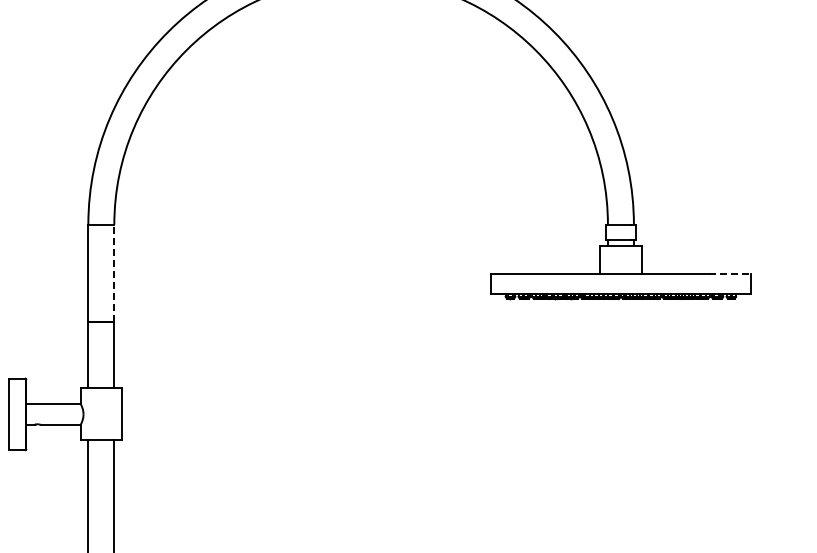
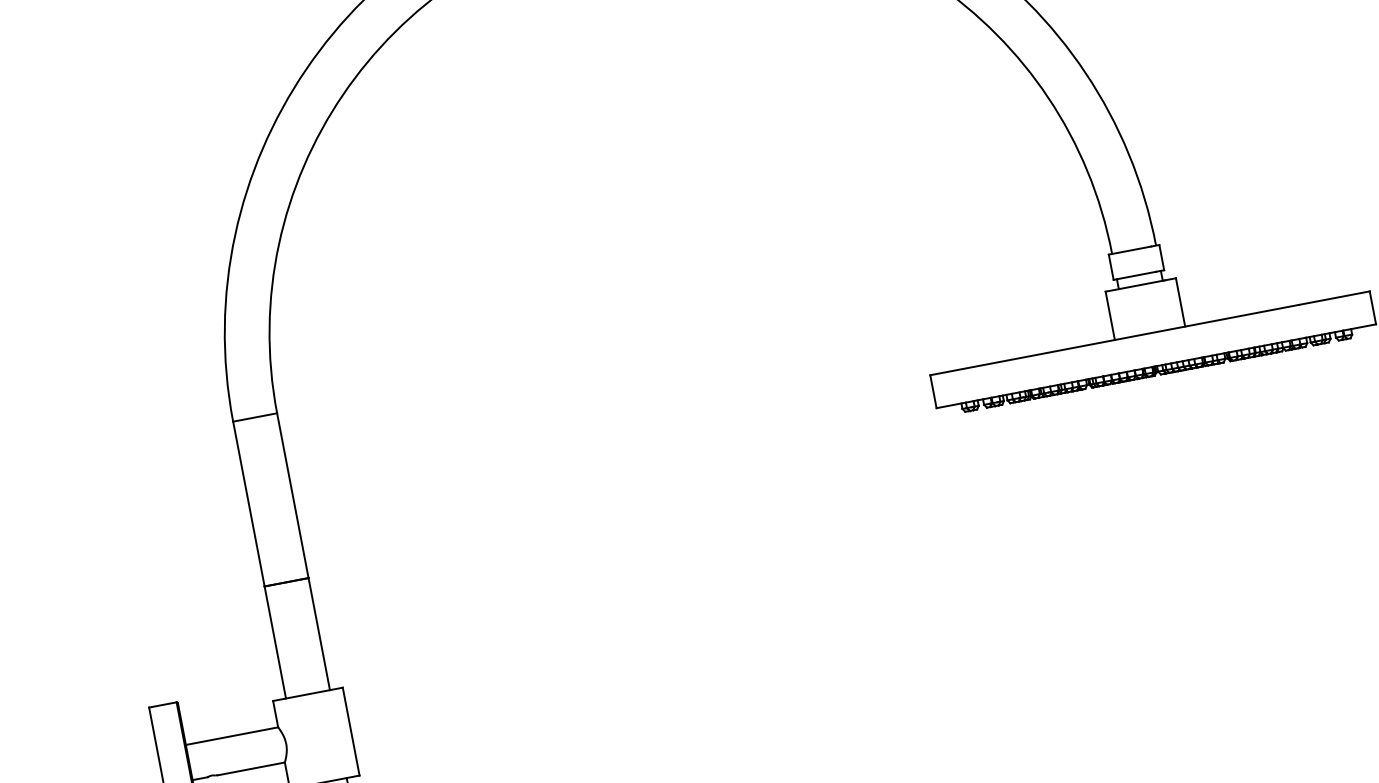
line: (114, 273) -> (293, 495), dashed -> solid
line: (729, 274) -> (1333, 298), dashed -> solid

